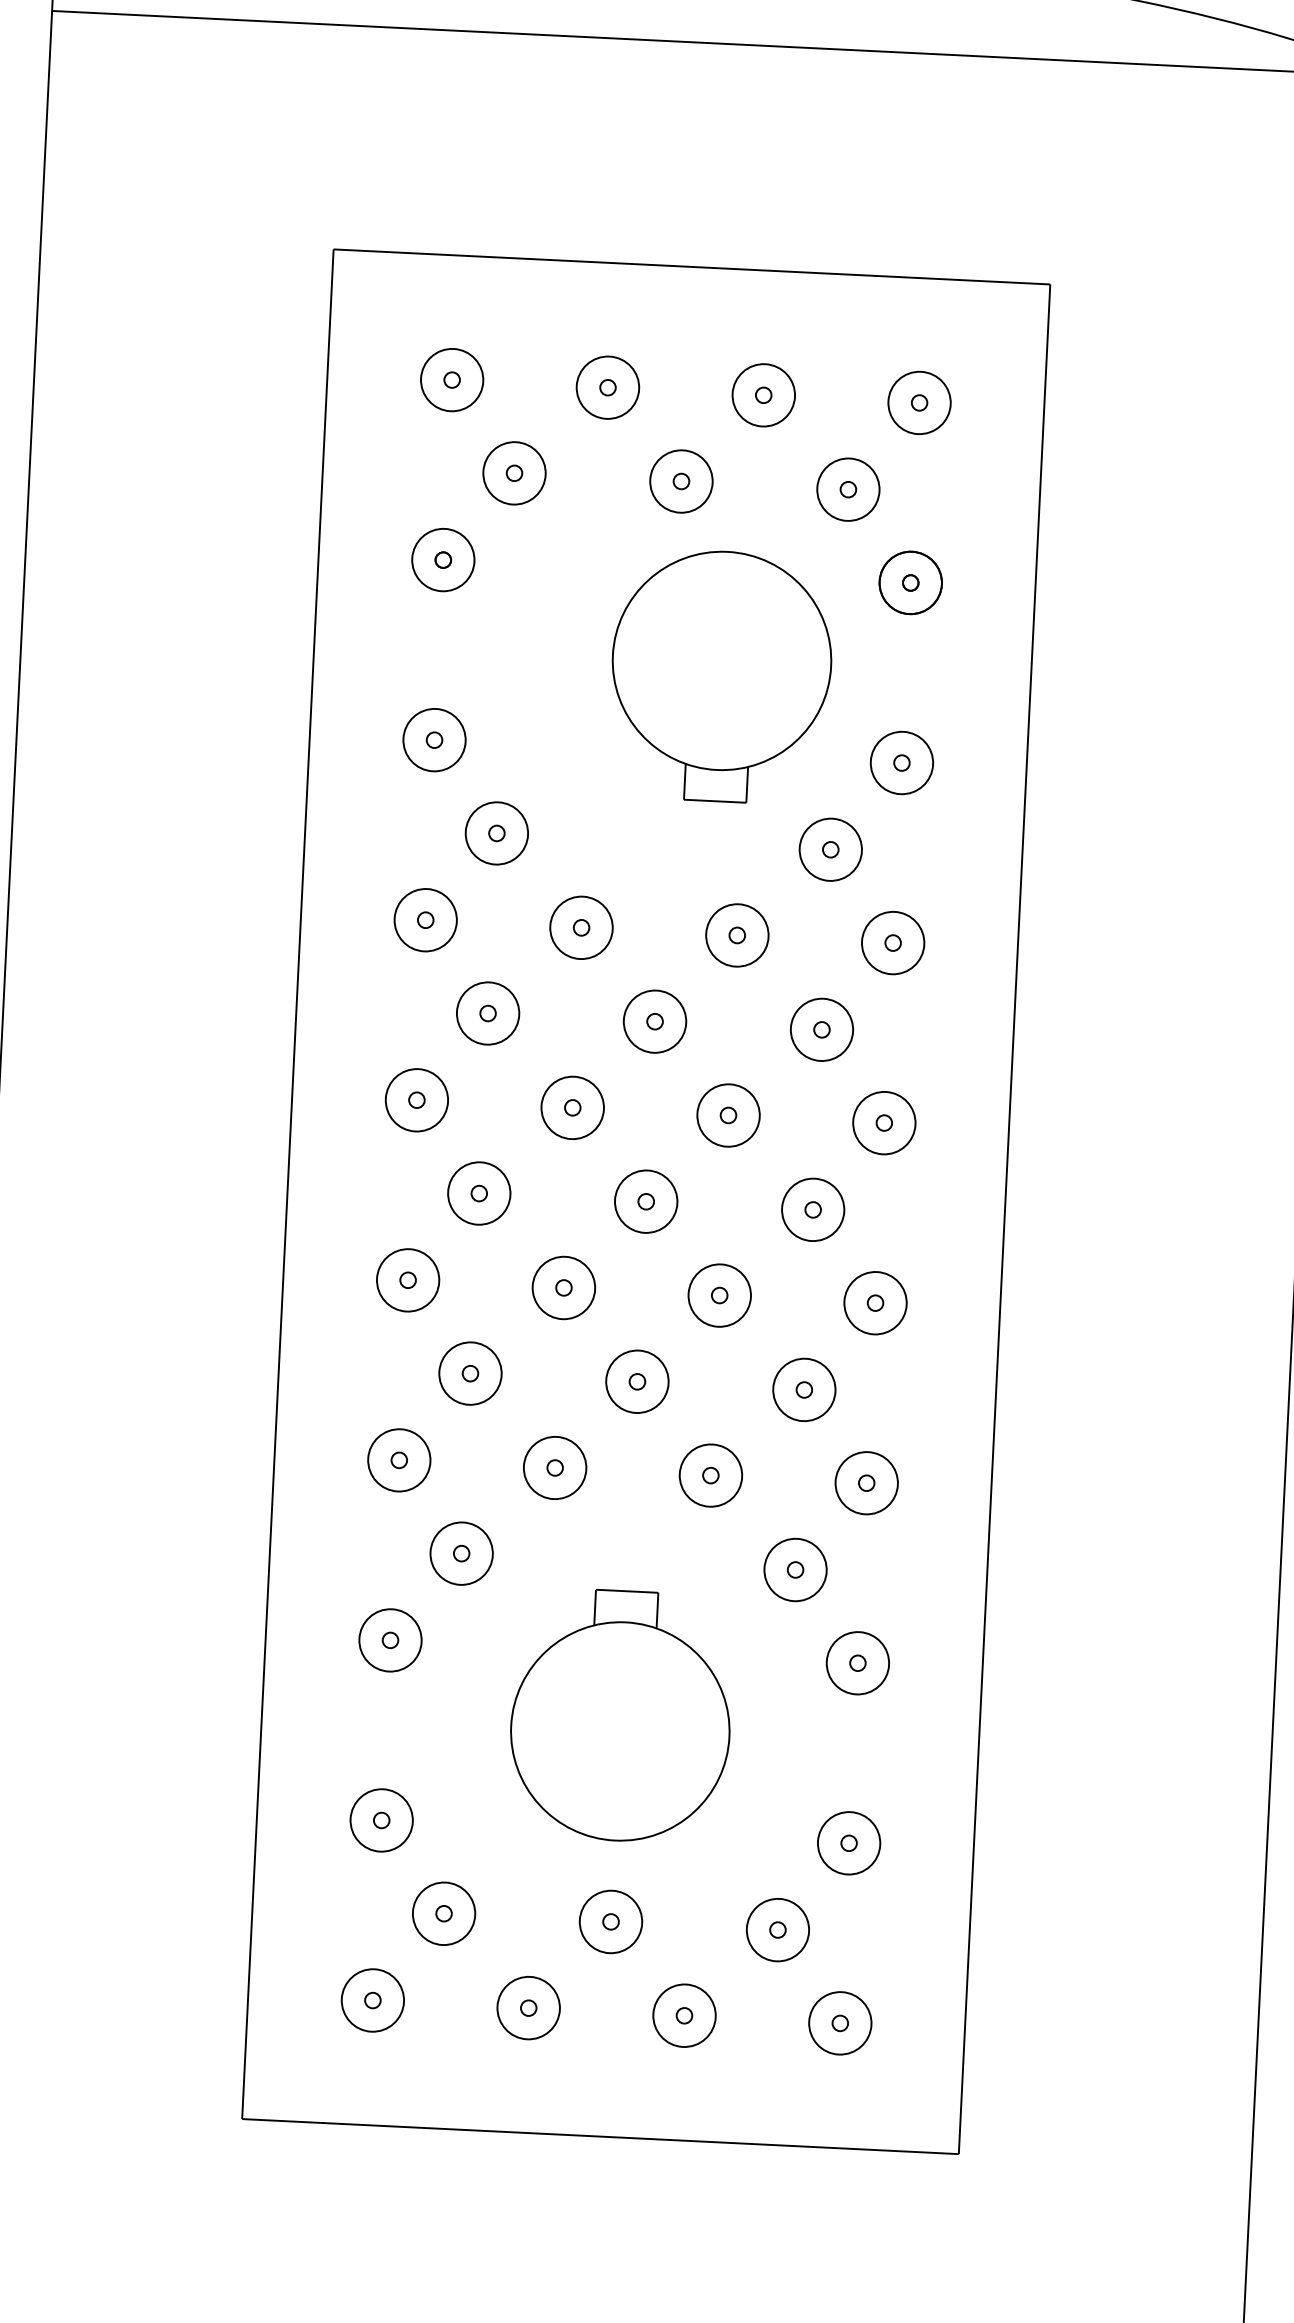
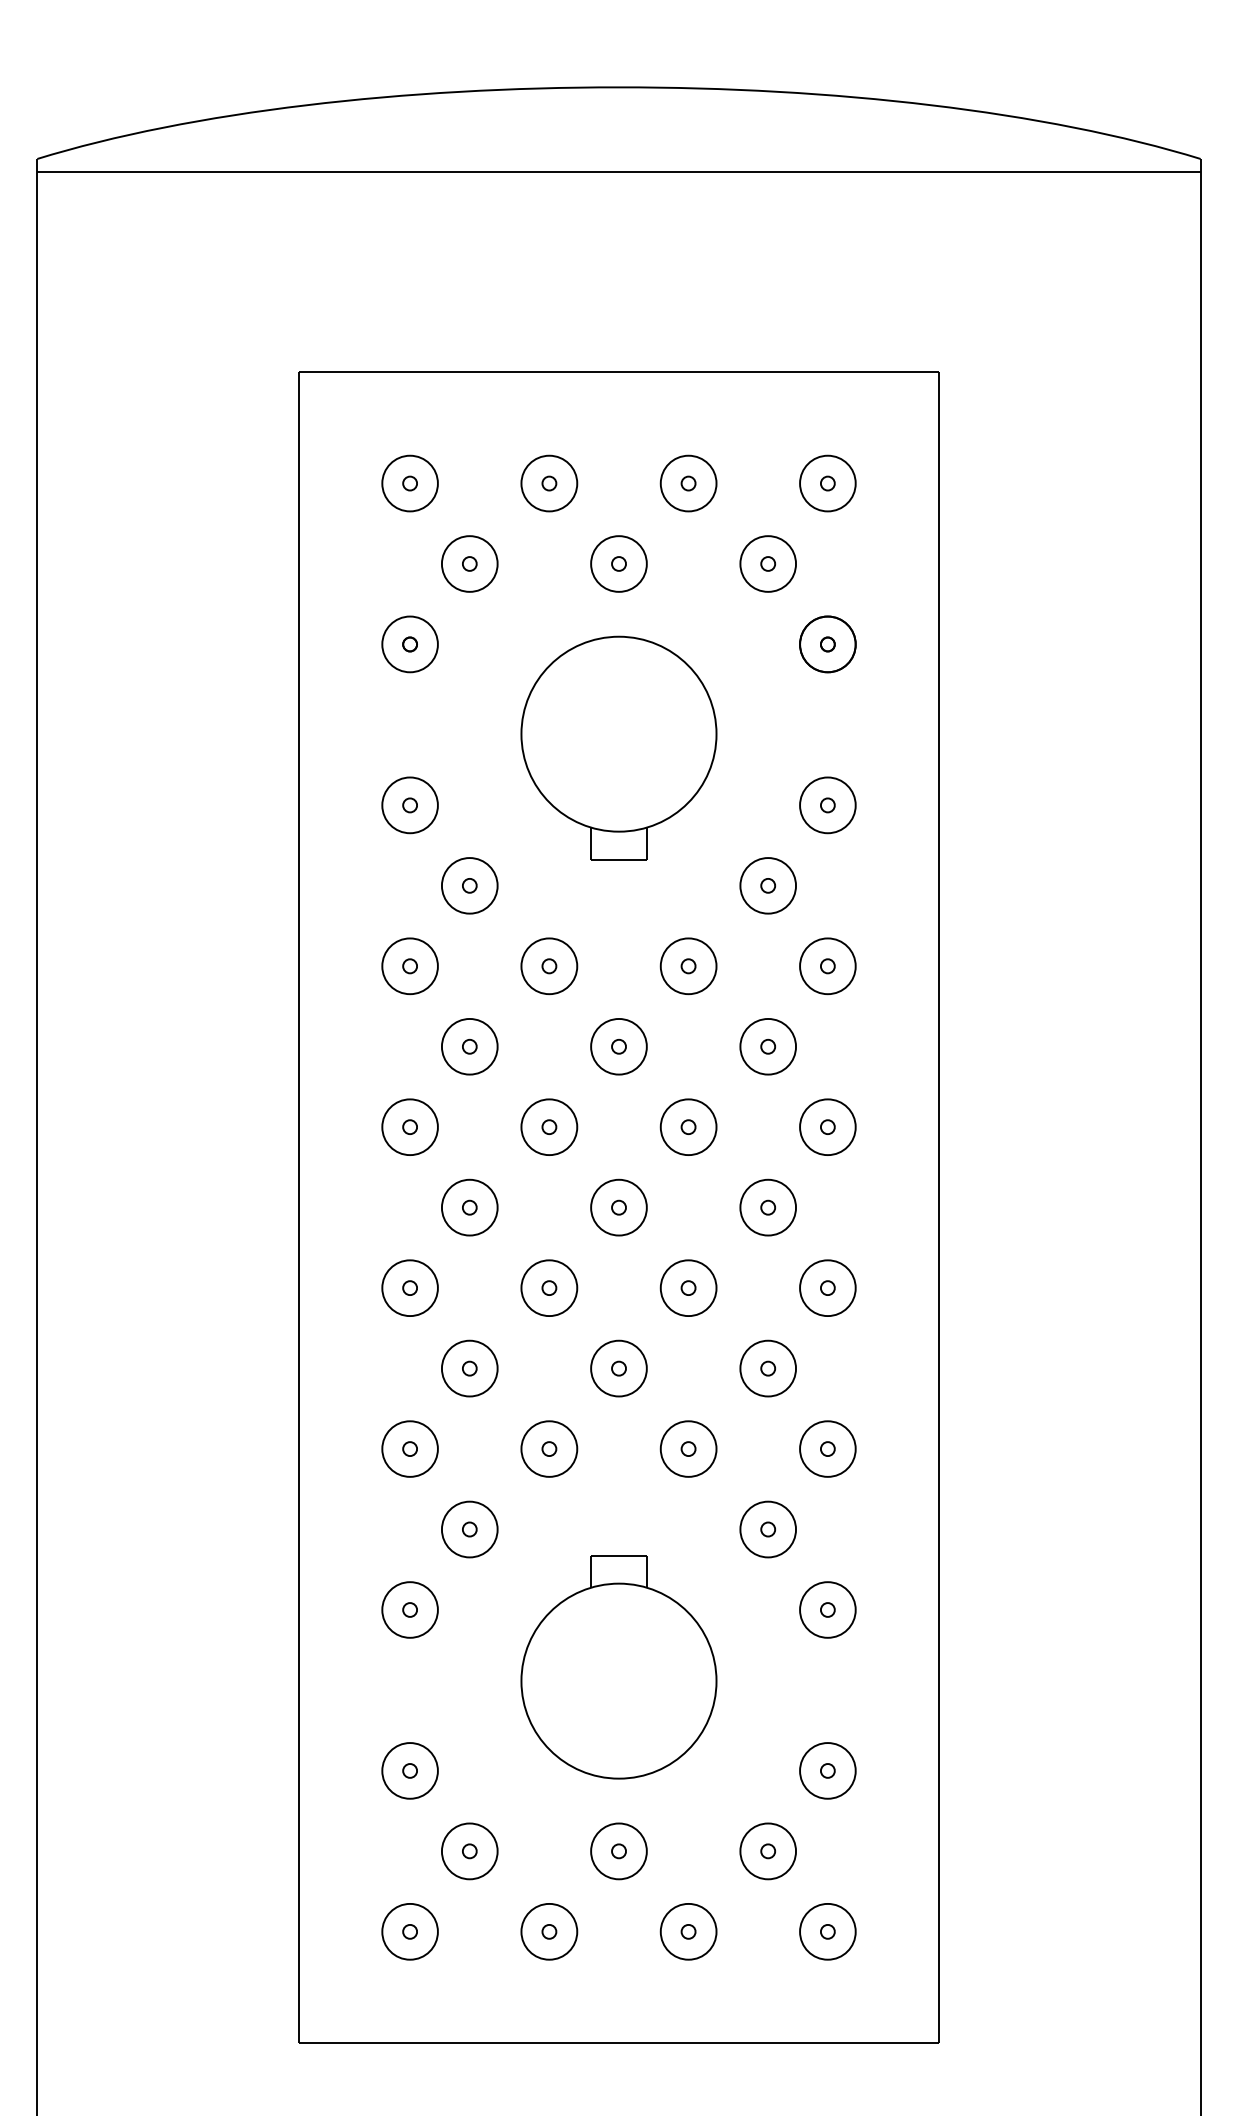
part: (720, 675) -> (618, 747), moved

